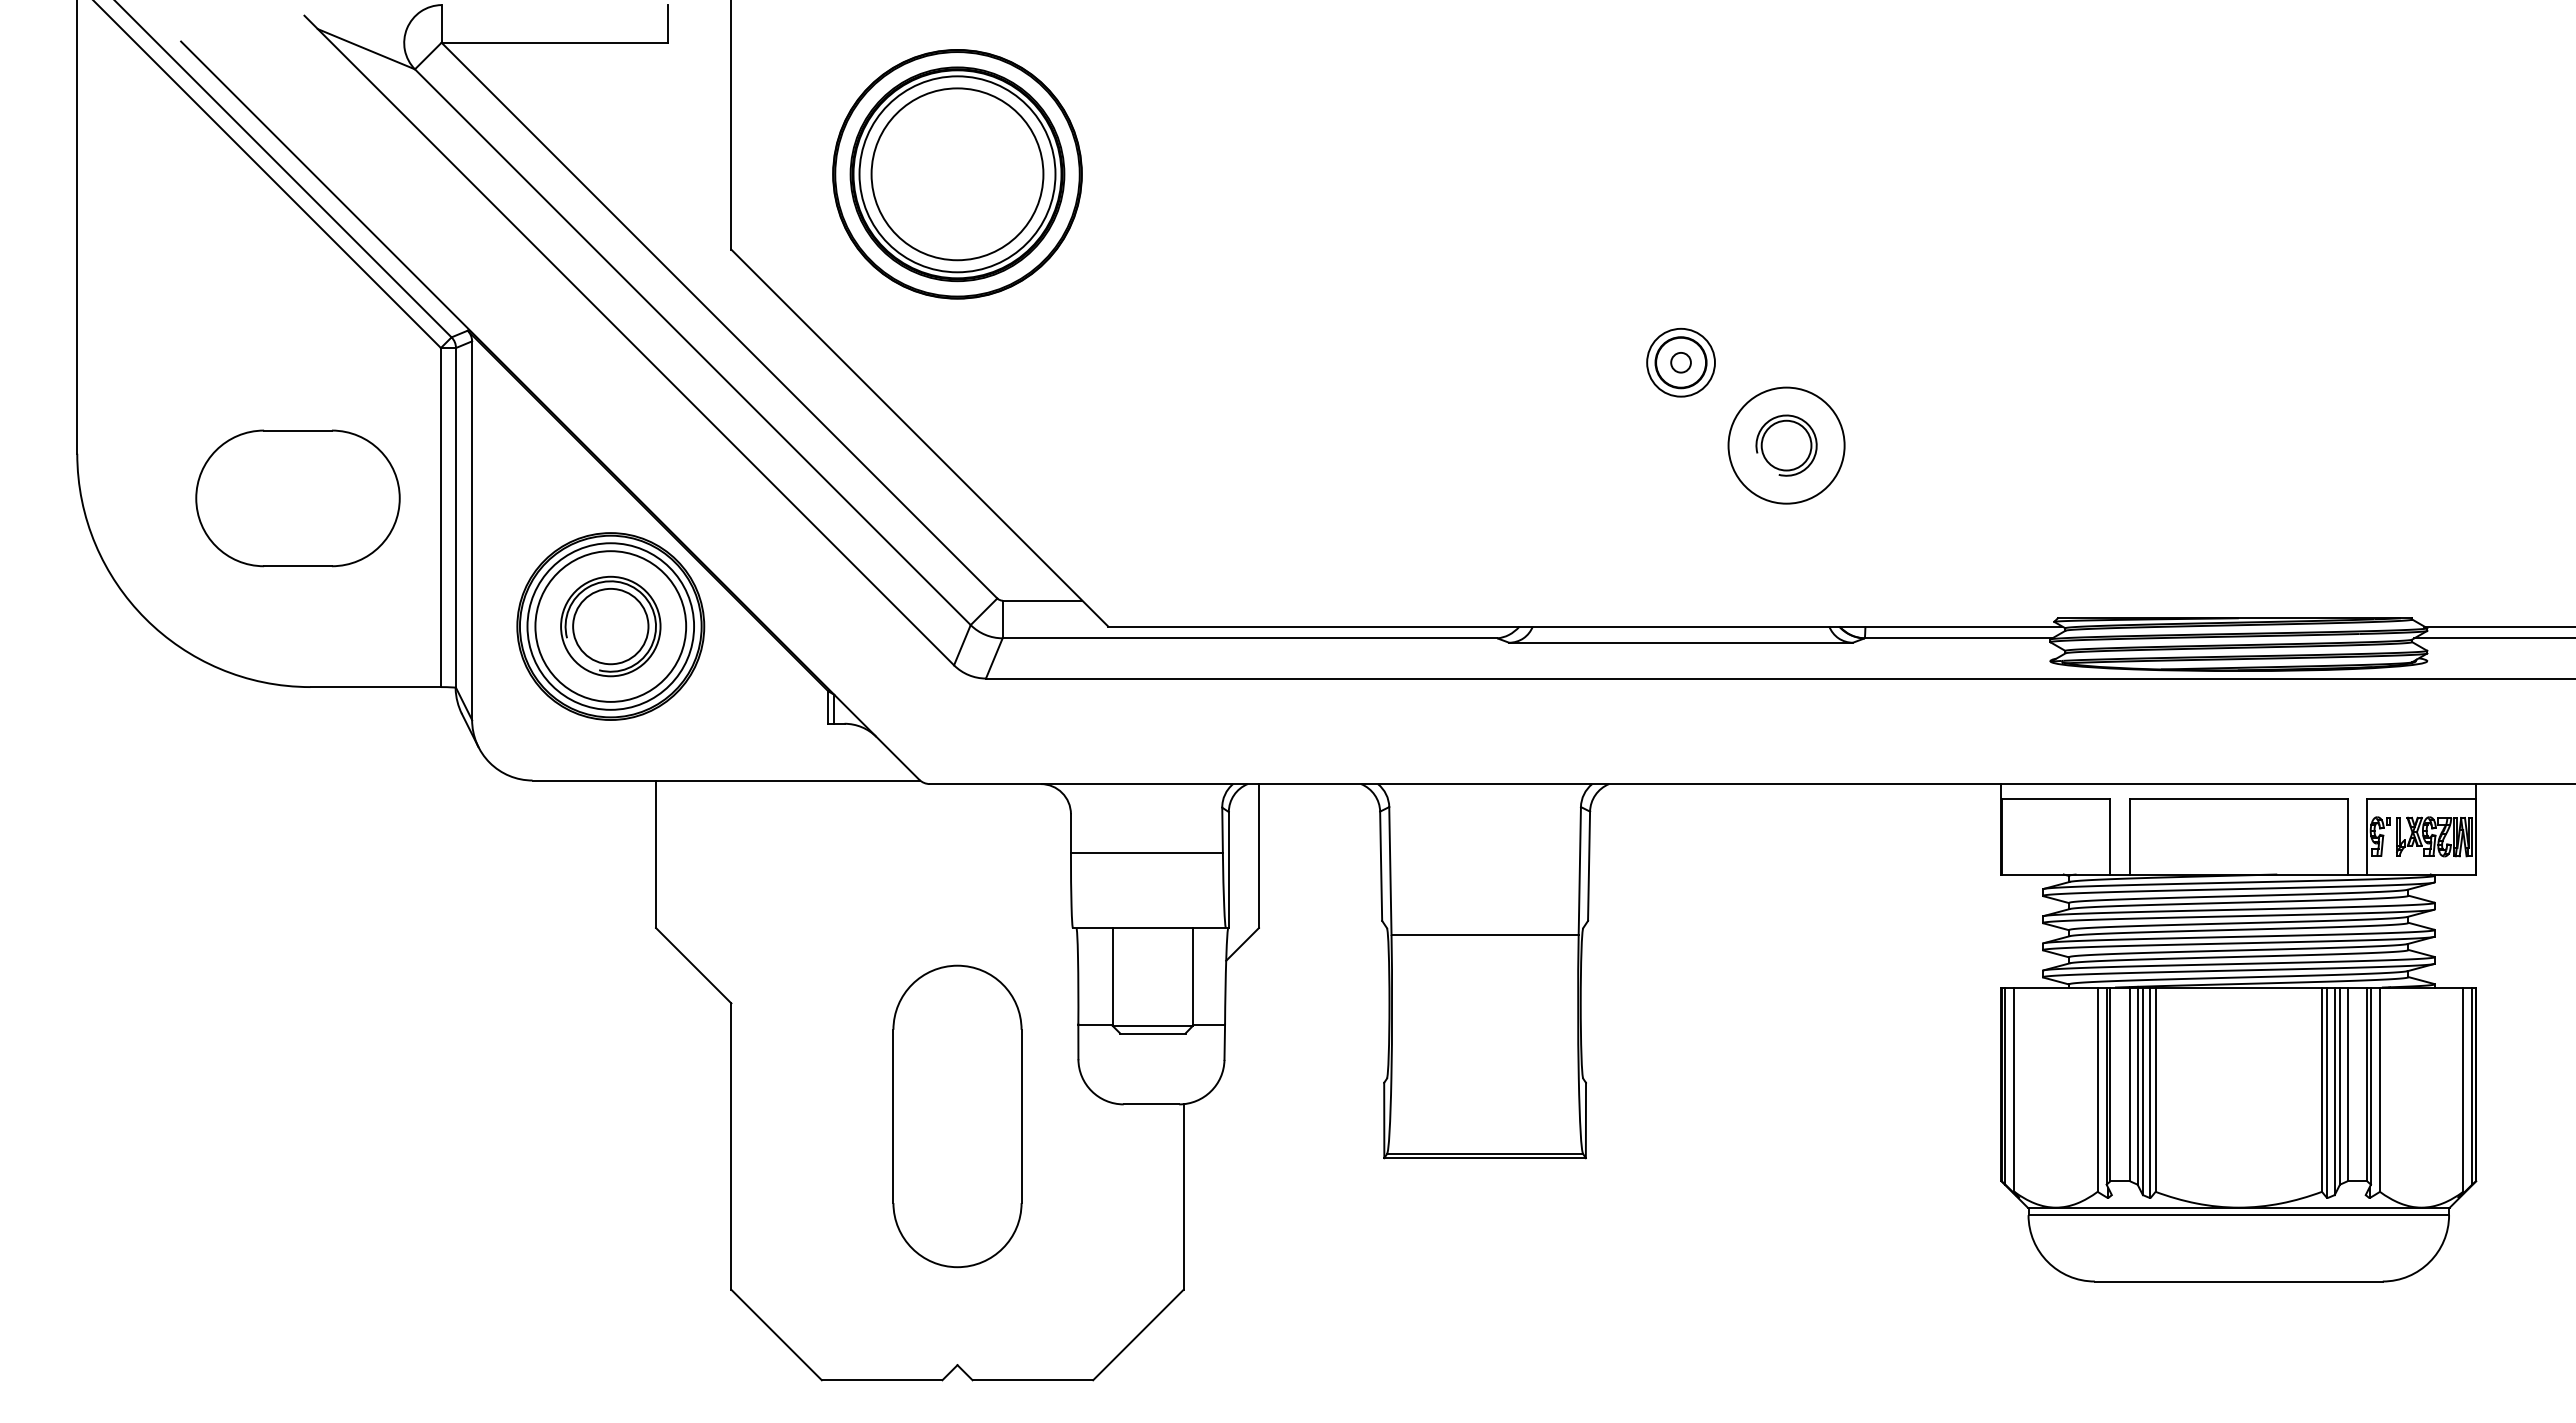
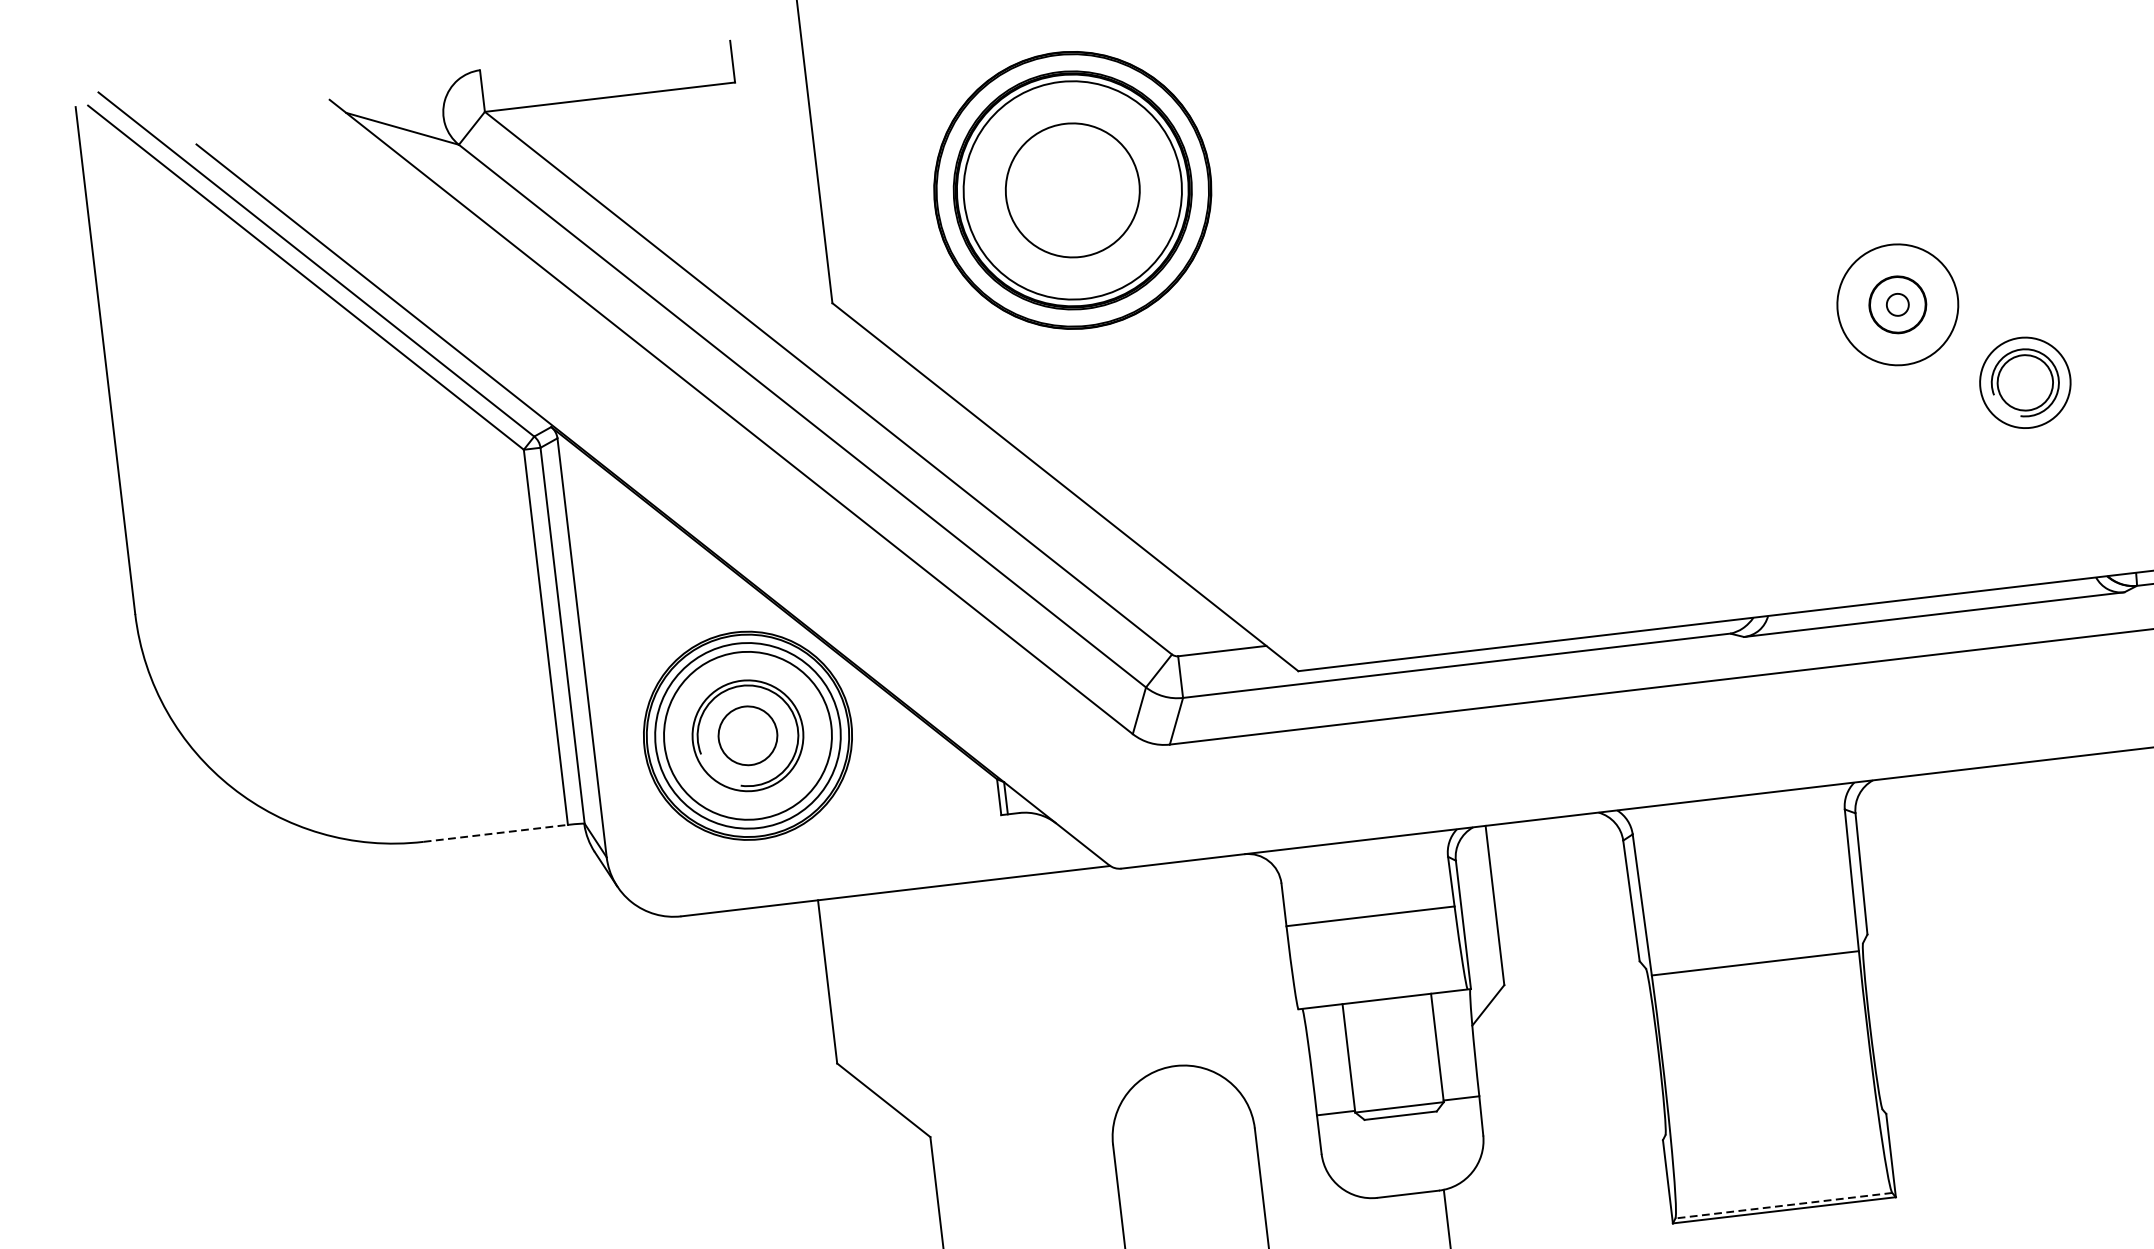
circle: (957, 174) -> (1072, 190), size x0.7
circle: (1680, 362) -> (1897, 304), size x1.6
circle: (1786, 445) -> (2025, 382), size x0.7
part: (297, 498) -> (384, 634), removed
circle: (610, 626) -> (747, 735), size x0.7
line: (376, 687) -> (496, 833), solid -> dashed
line: (1485, 1153) -> (1784, 1205), solid -> dashed

